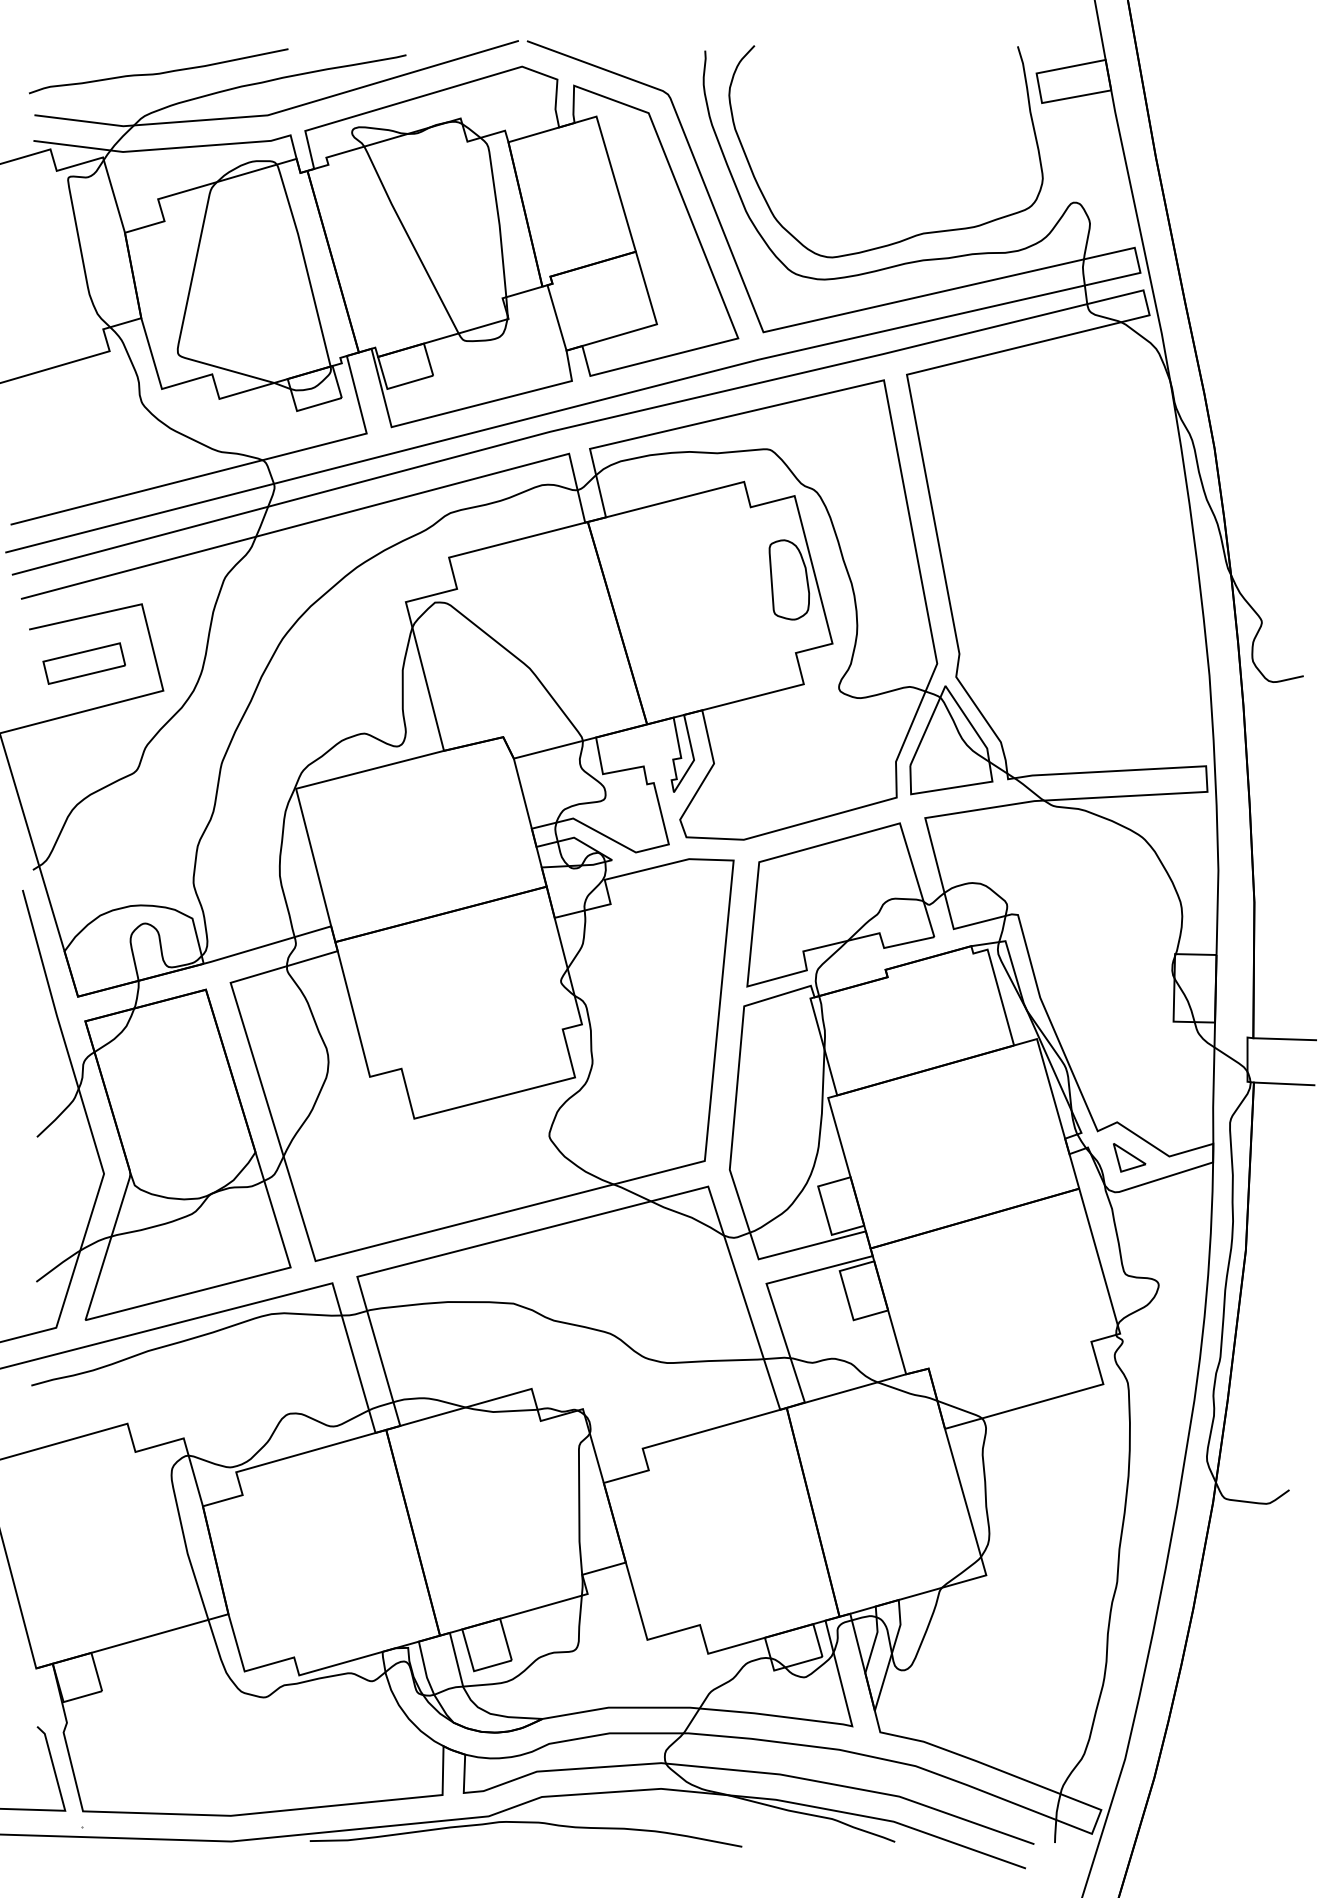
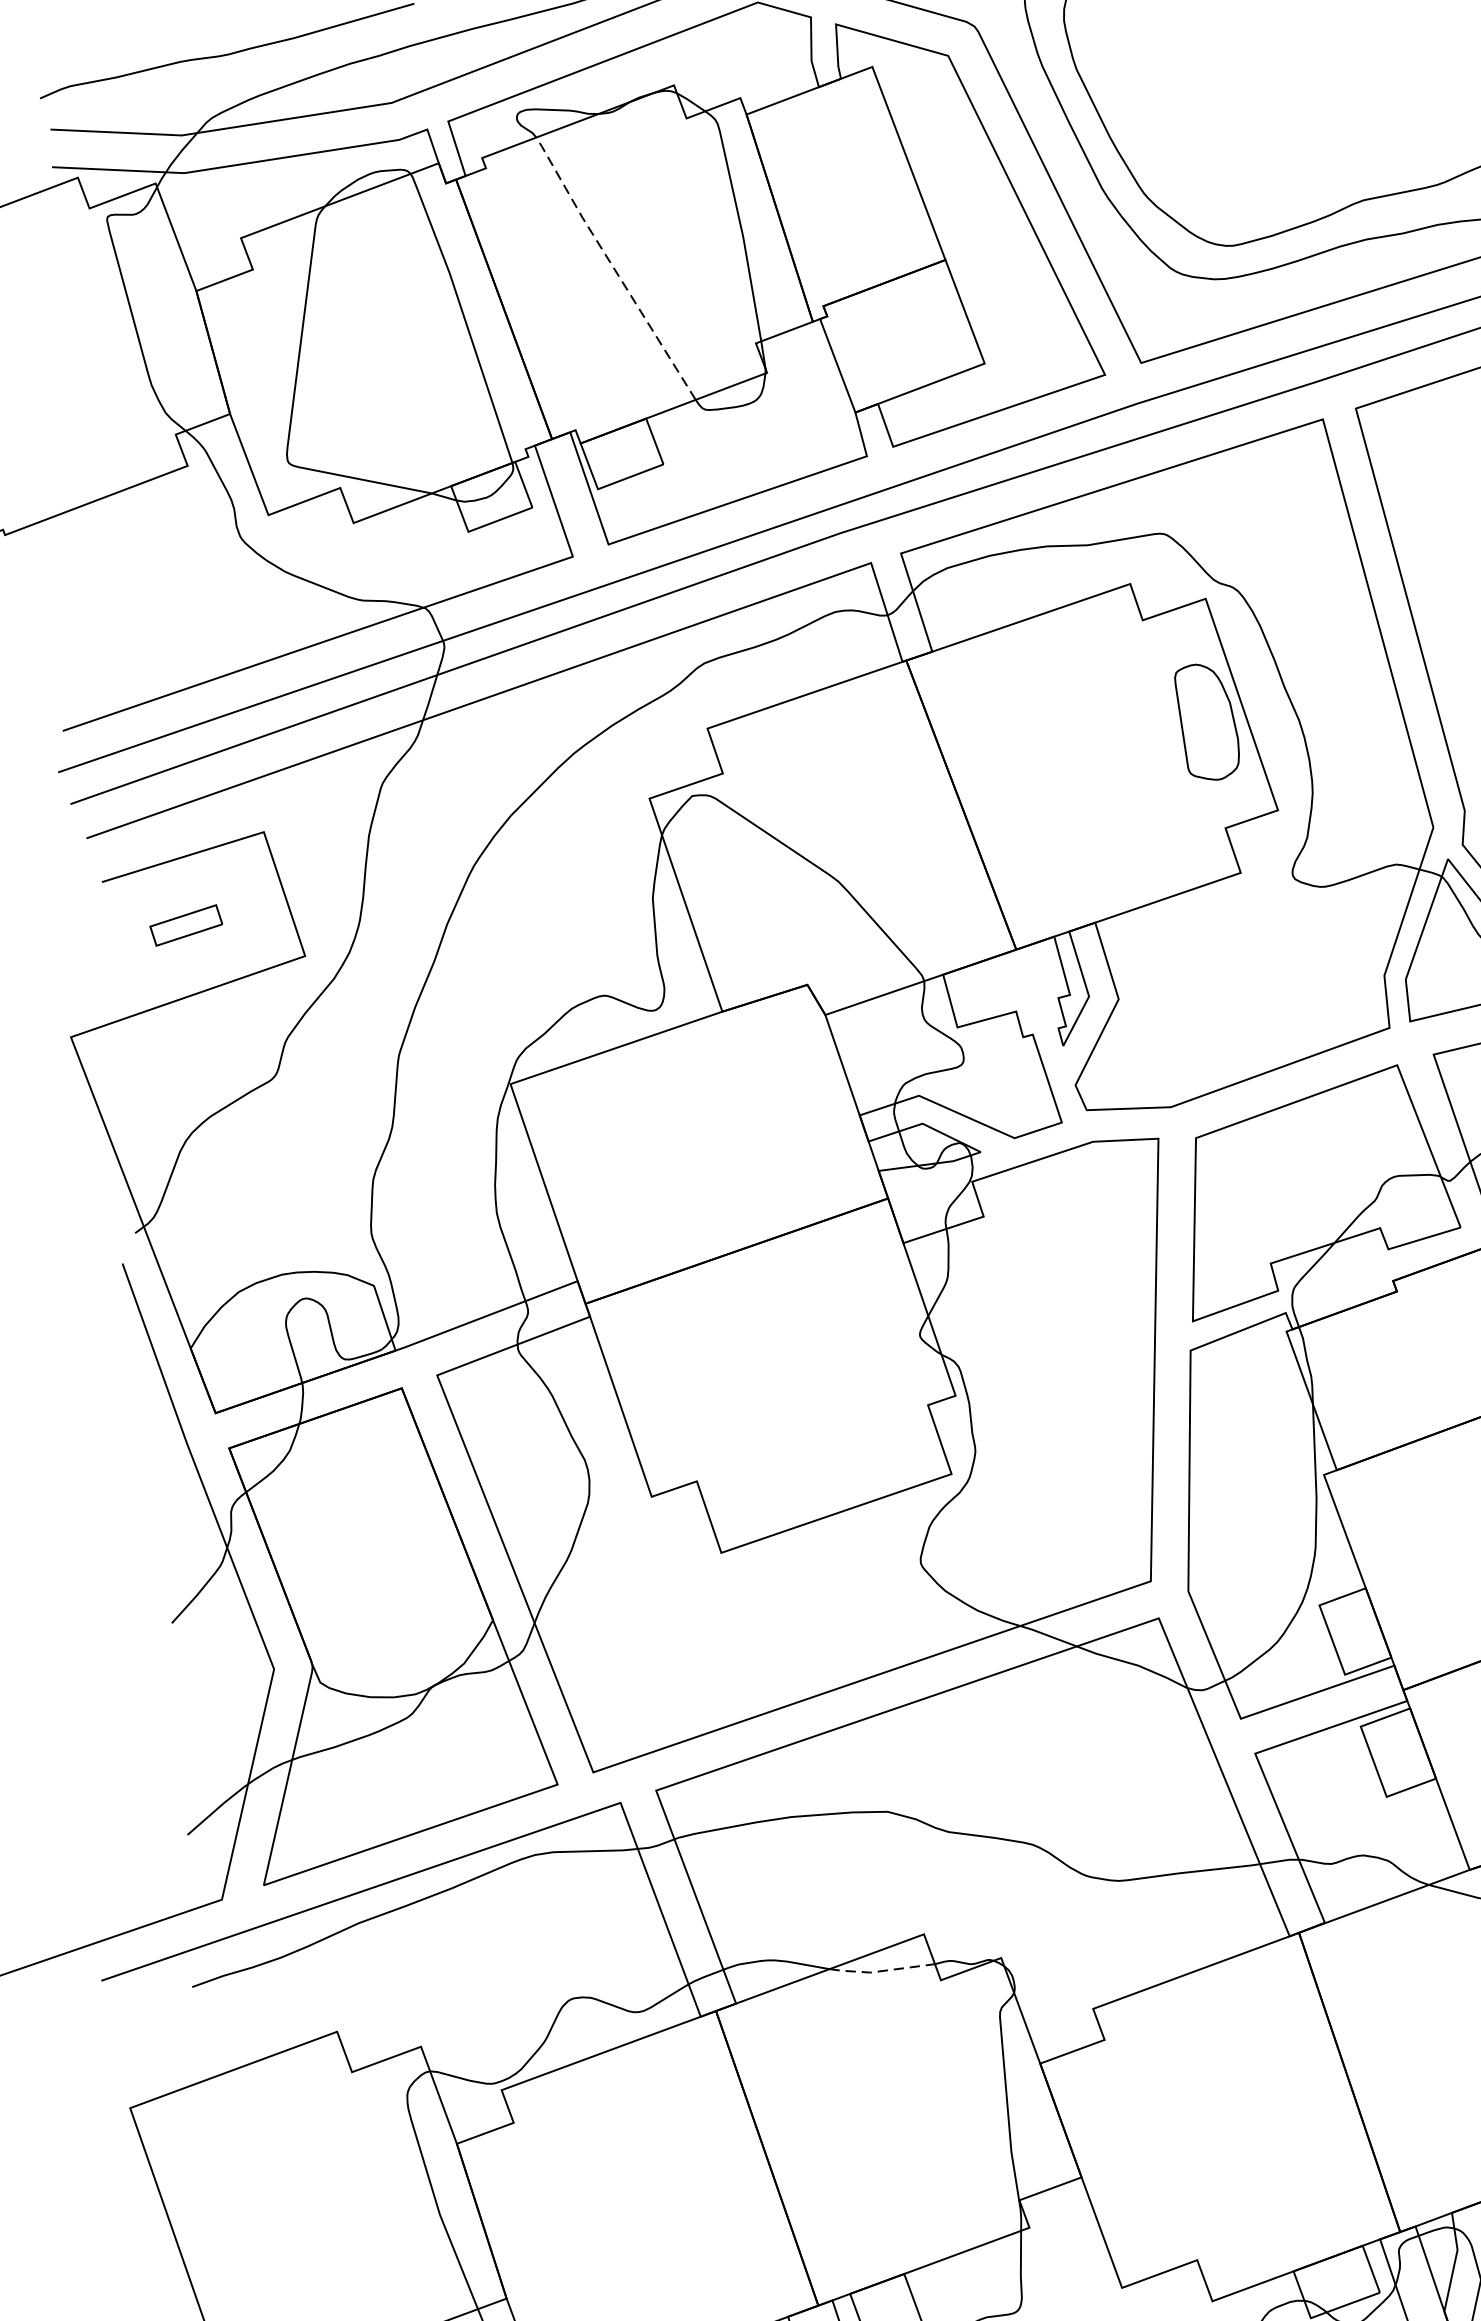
line: (409, 238) -> (612, 266), solid -> dashed
part: (83, 663) -> (185, 925), size x0.6
line: (500, 1411) -> (880, 1970), solid -> dashed

